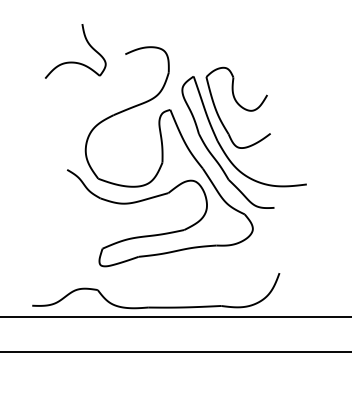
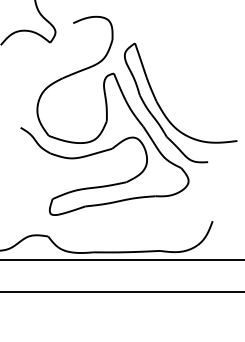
part: (237, 107) -> (174, 71), removed

